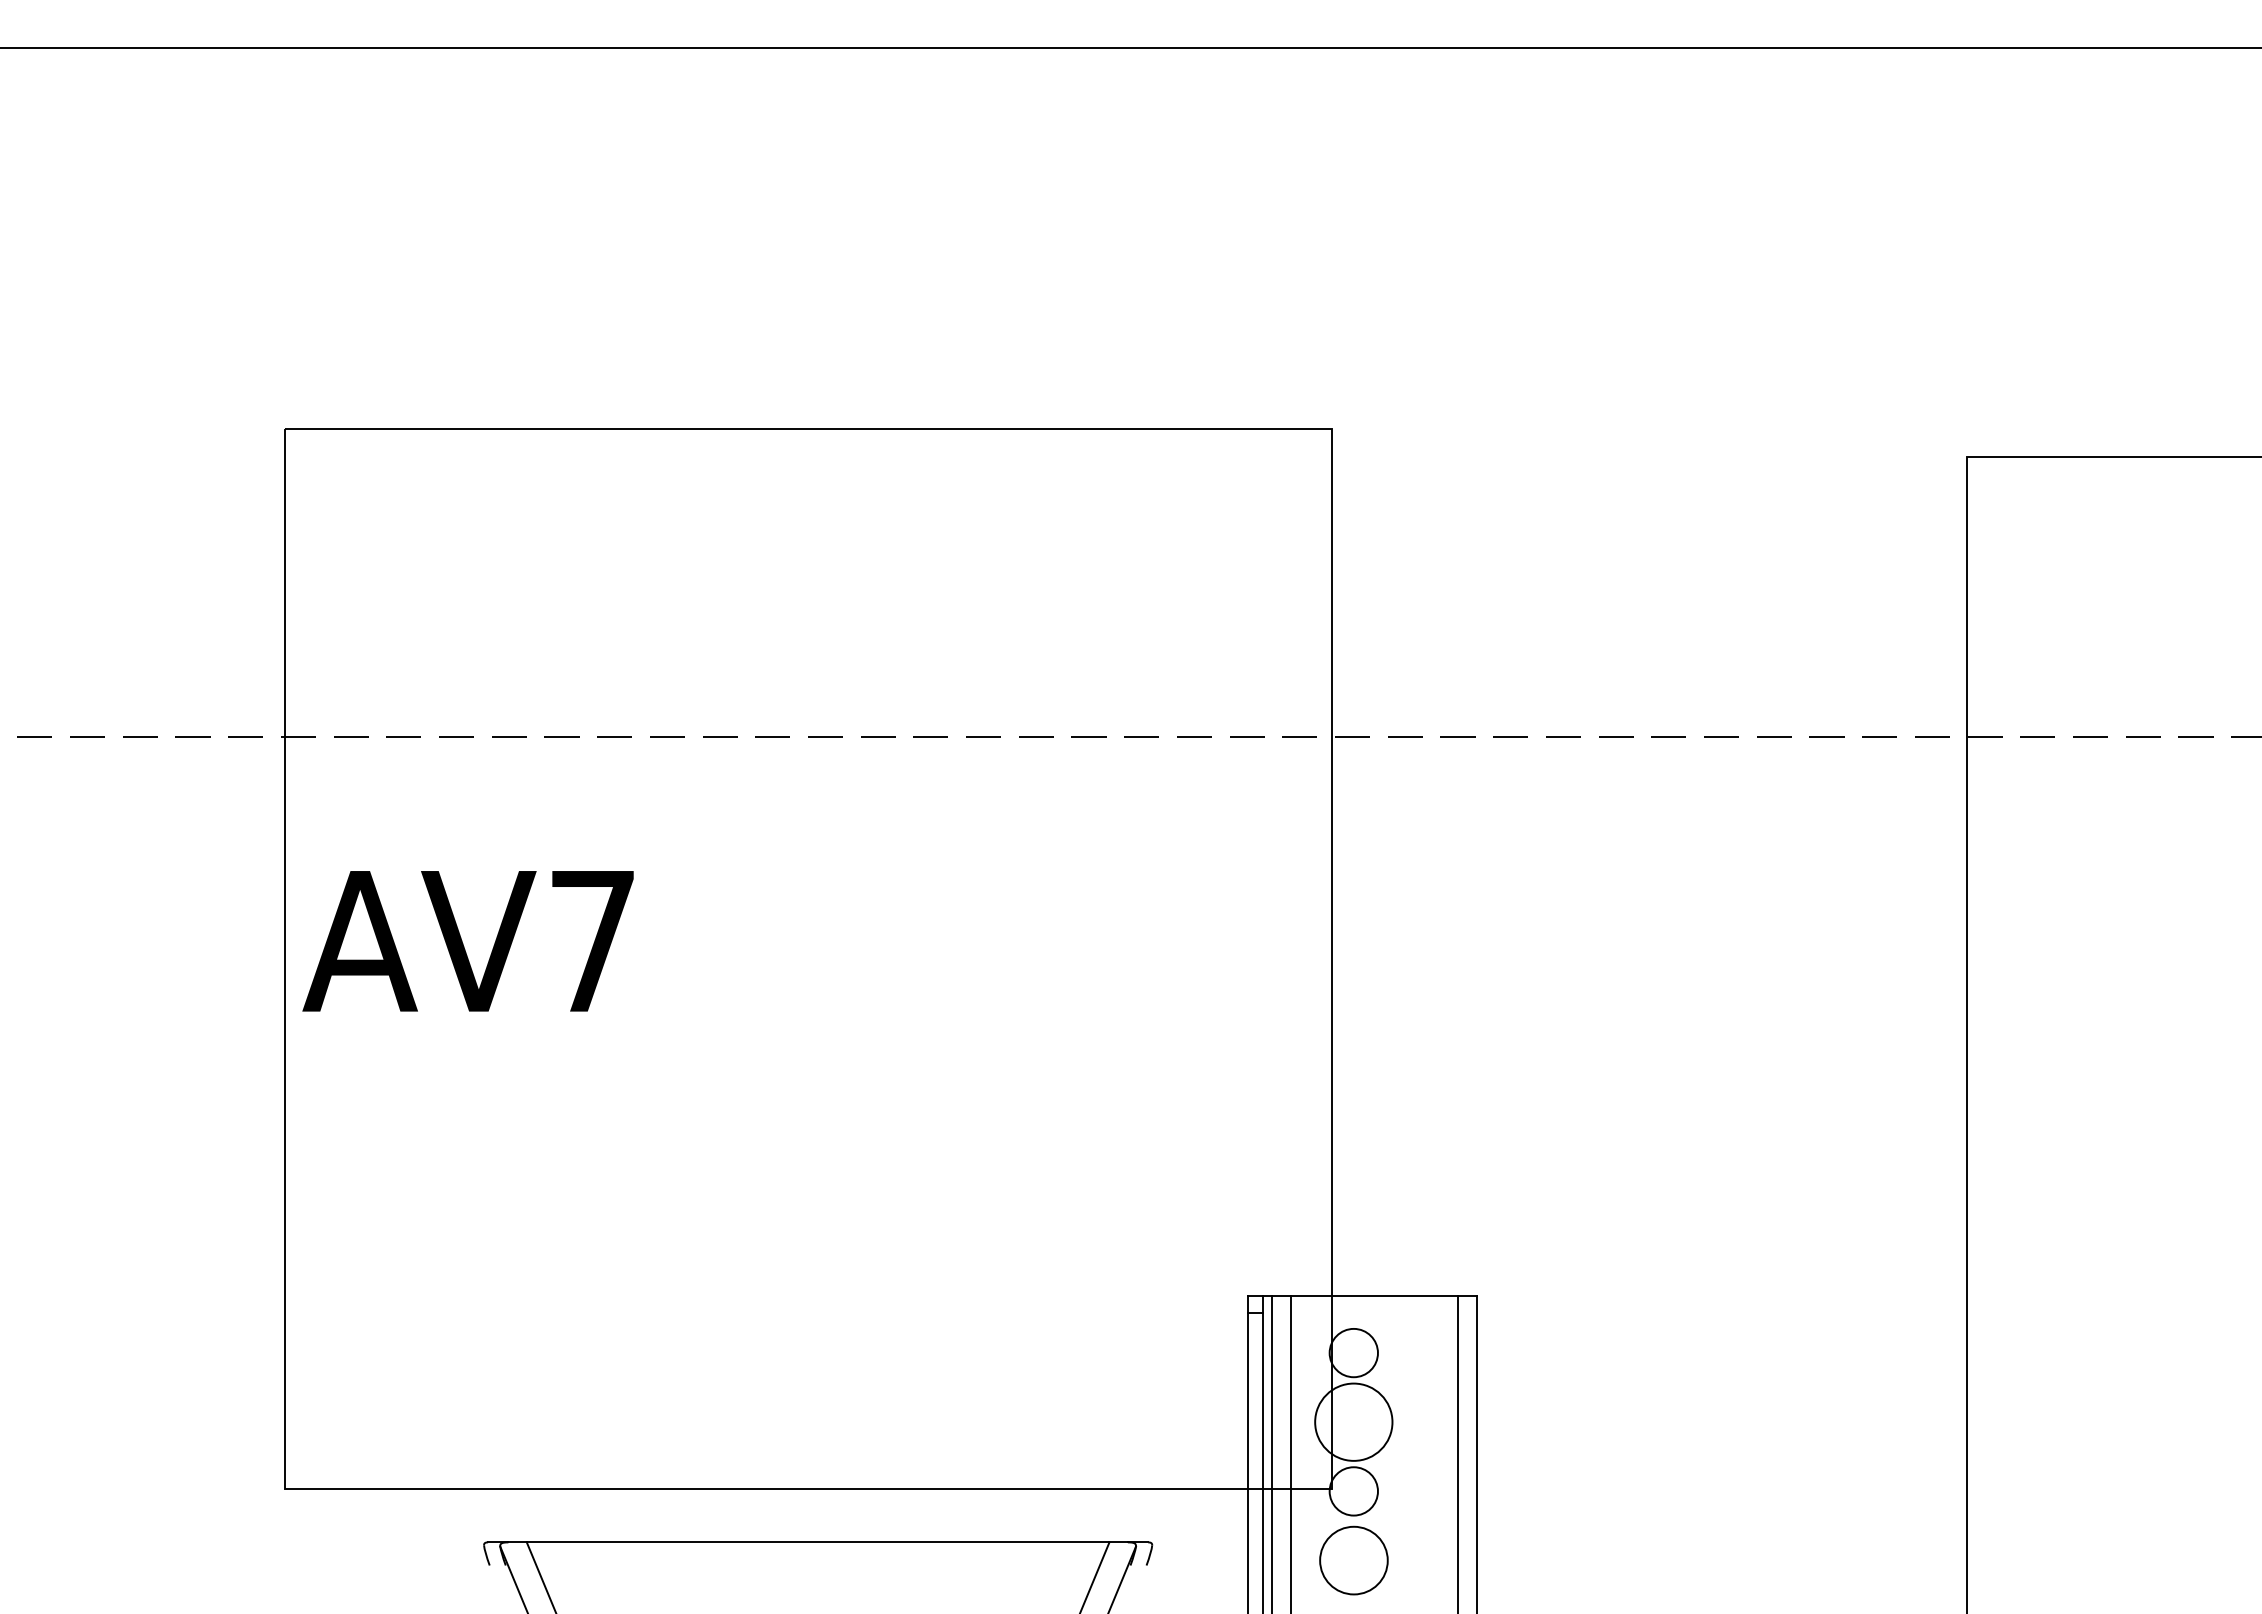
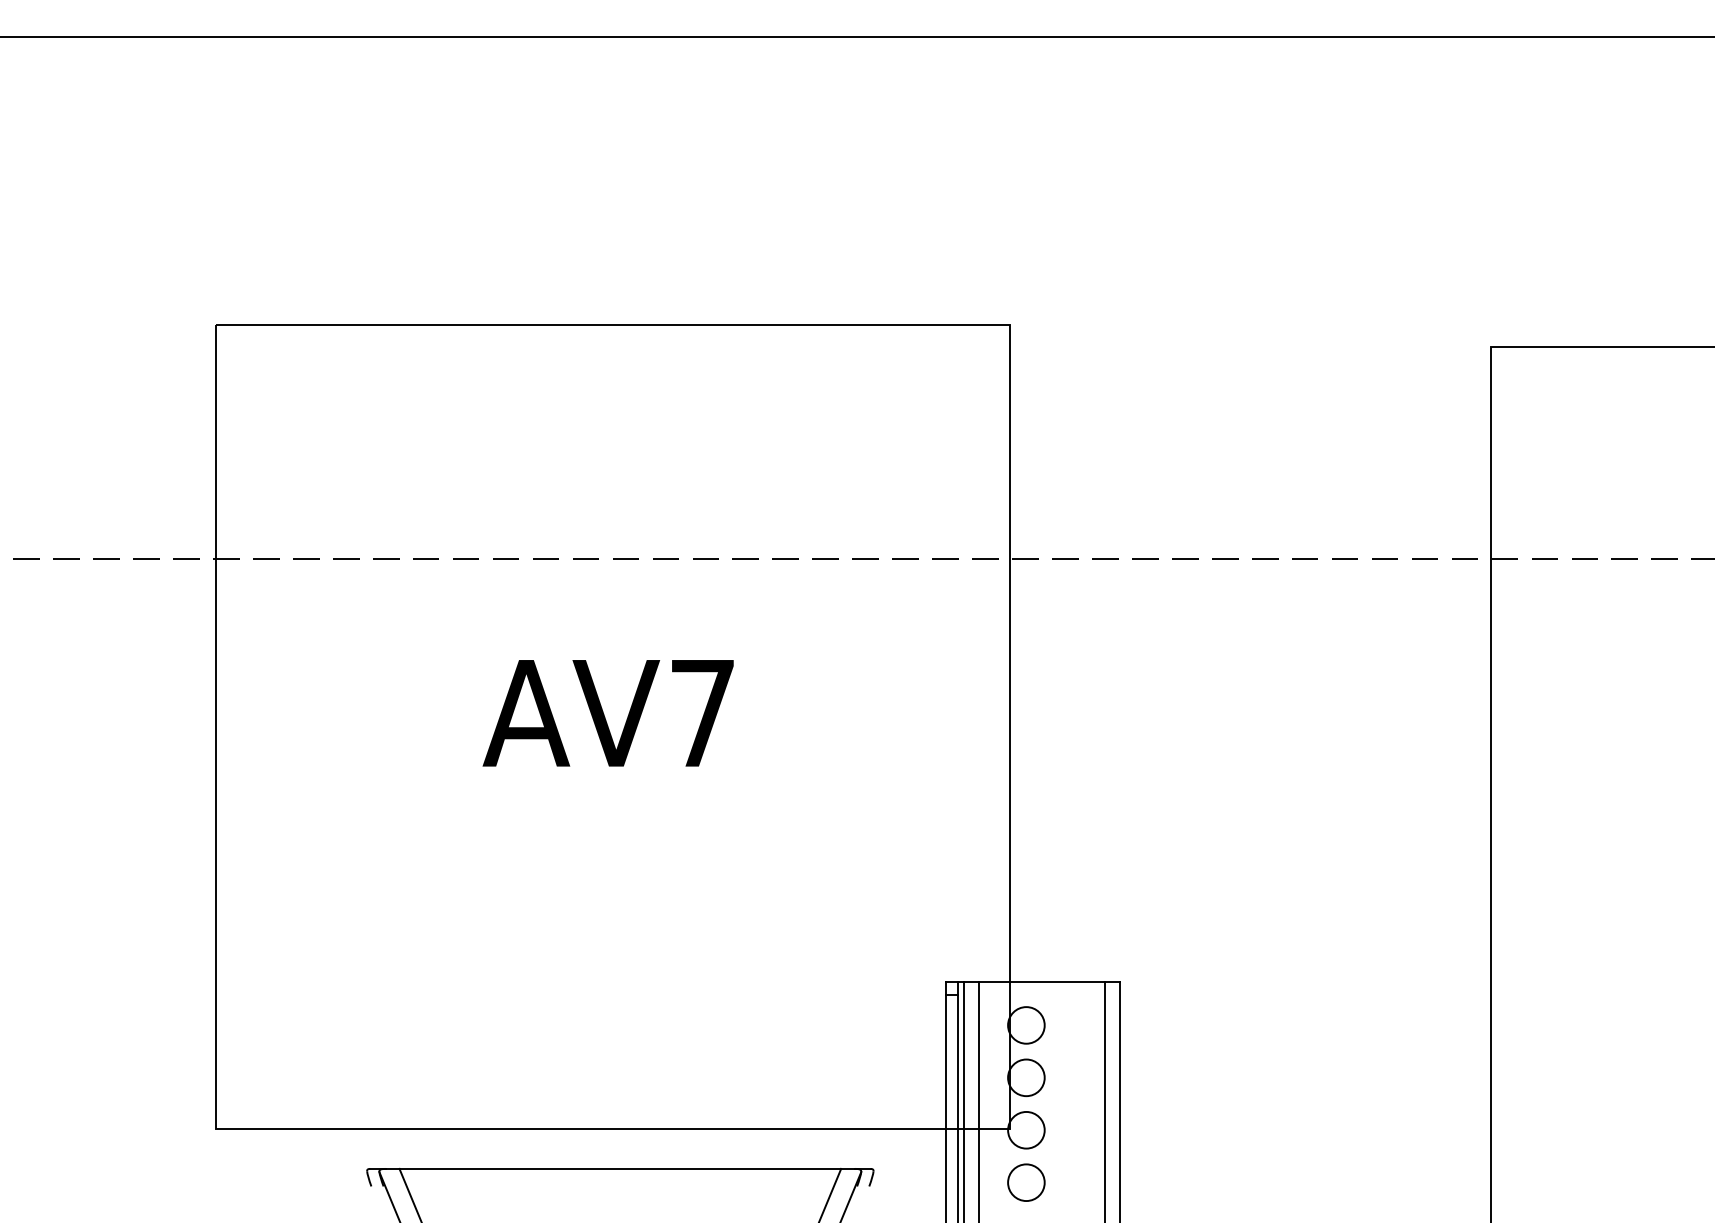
text: (467, 941) -> (607, 713), moved
circle: (1353, 1422) -> (1026, 1078), size x0.62
circle: (1353, 1560) -> (1026, 1182), size x0.71

